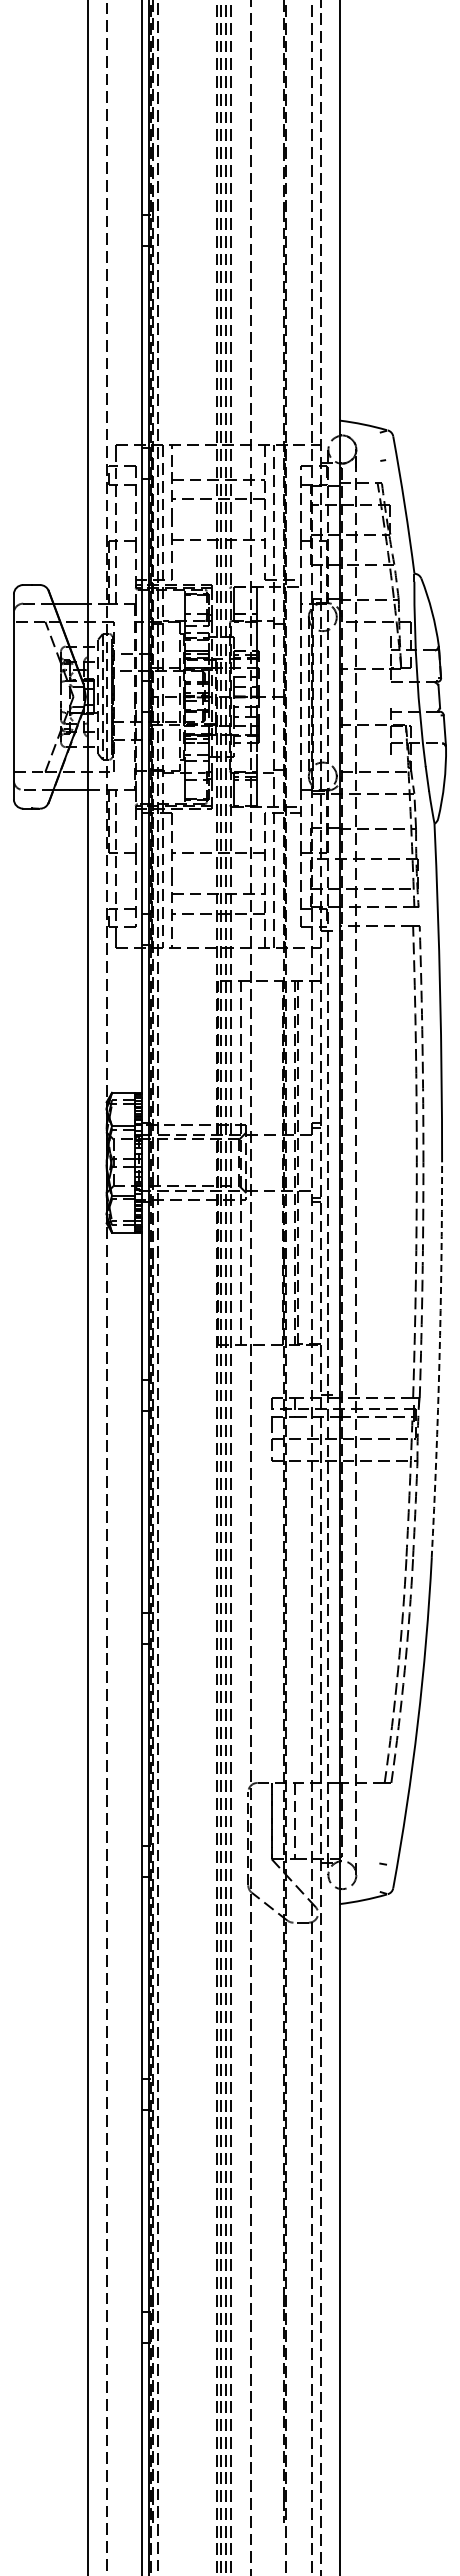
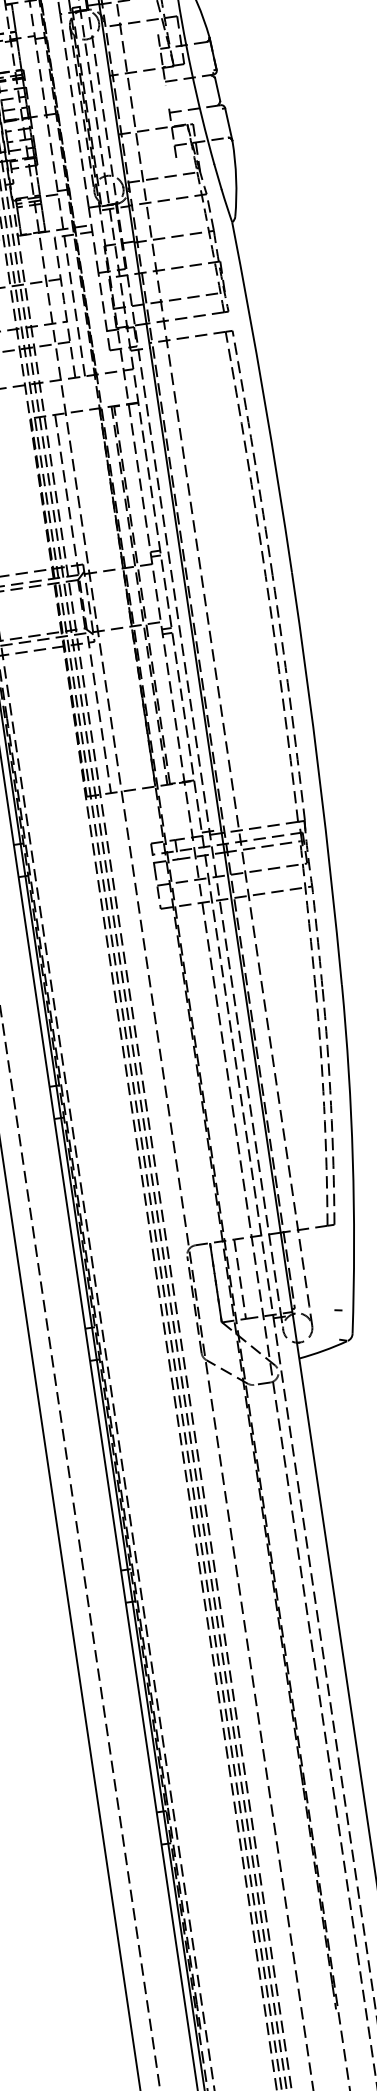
arc: (439, 1360) -> (319, 778), dashed -> solid

